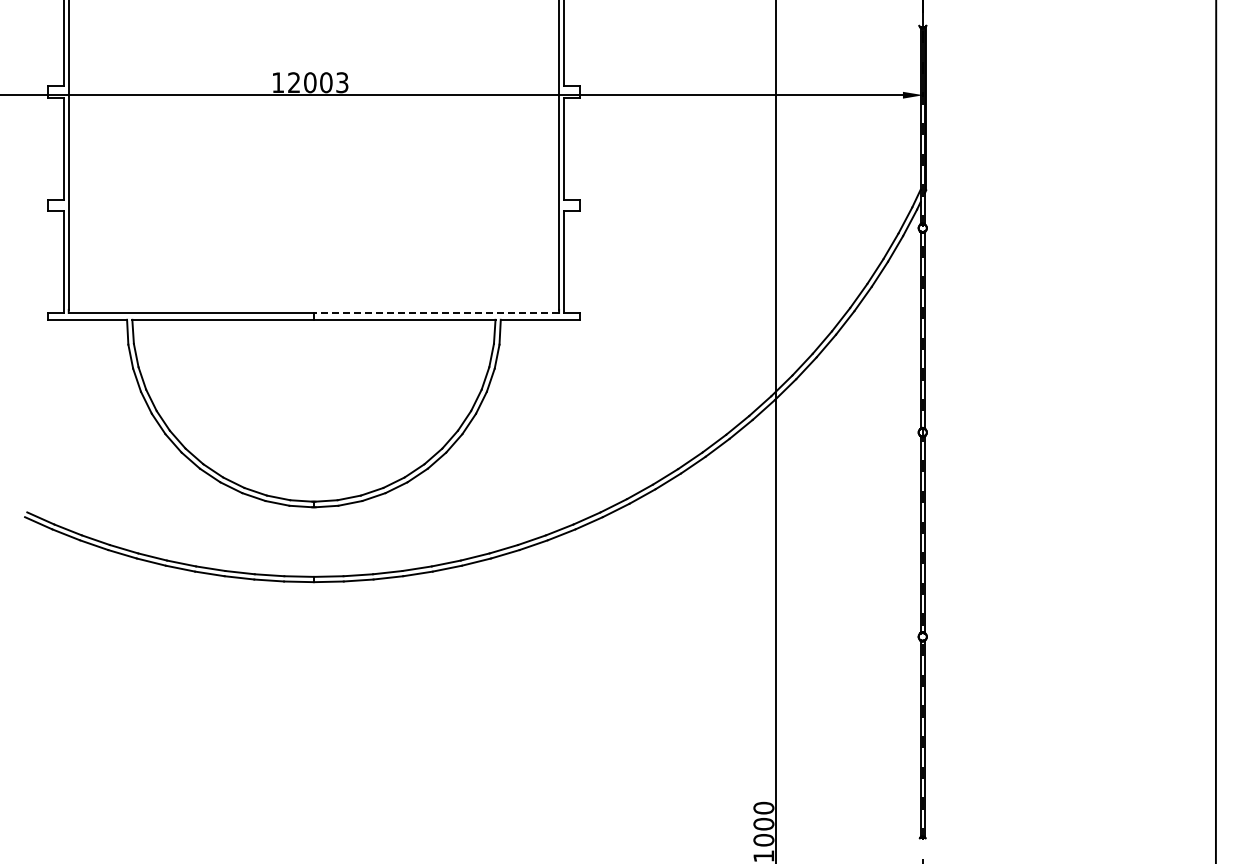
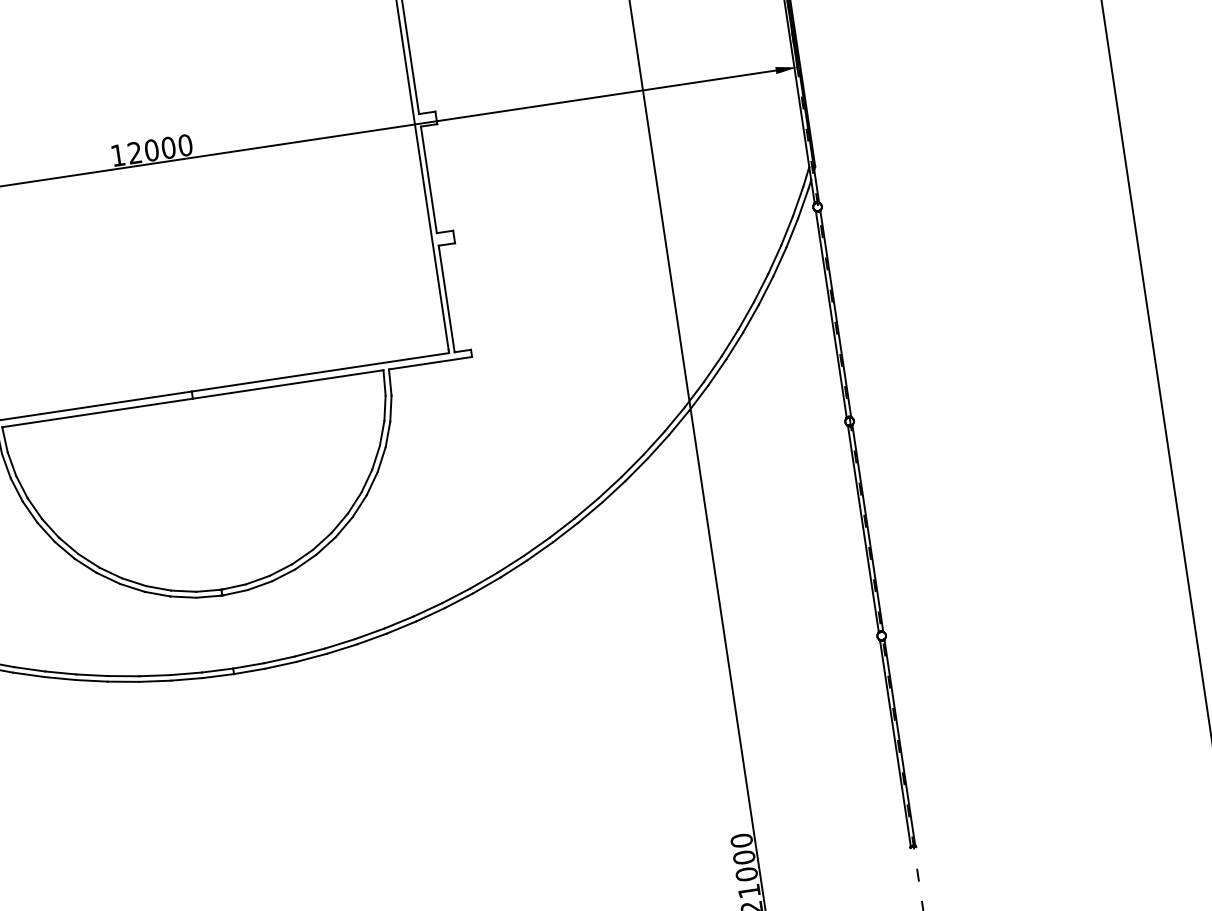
text: (342, 82) -> (185, 145), 12003 -> 12000
line: (436, 312) -> (320, 371), dashed -> solid

